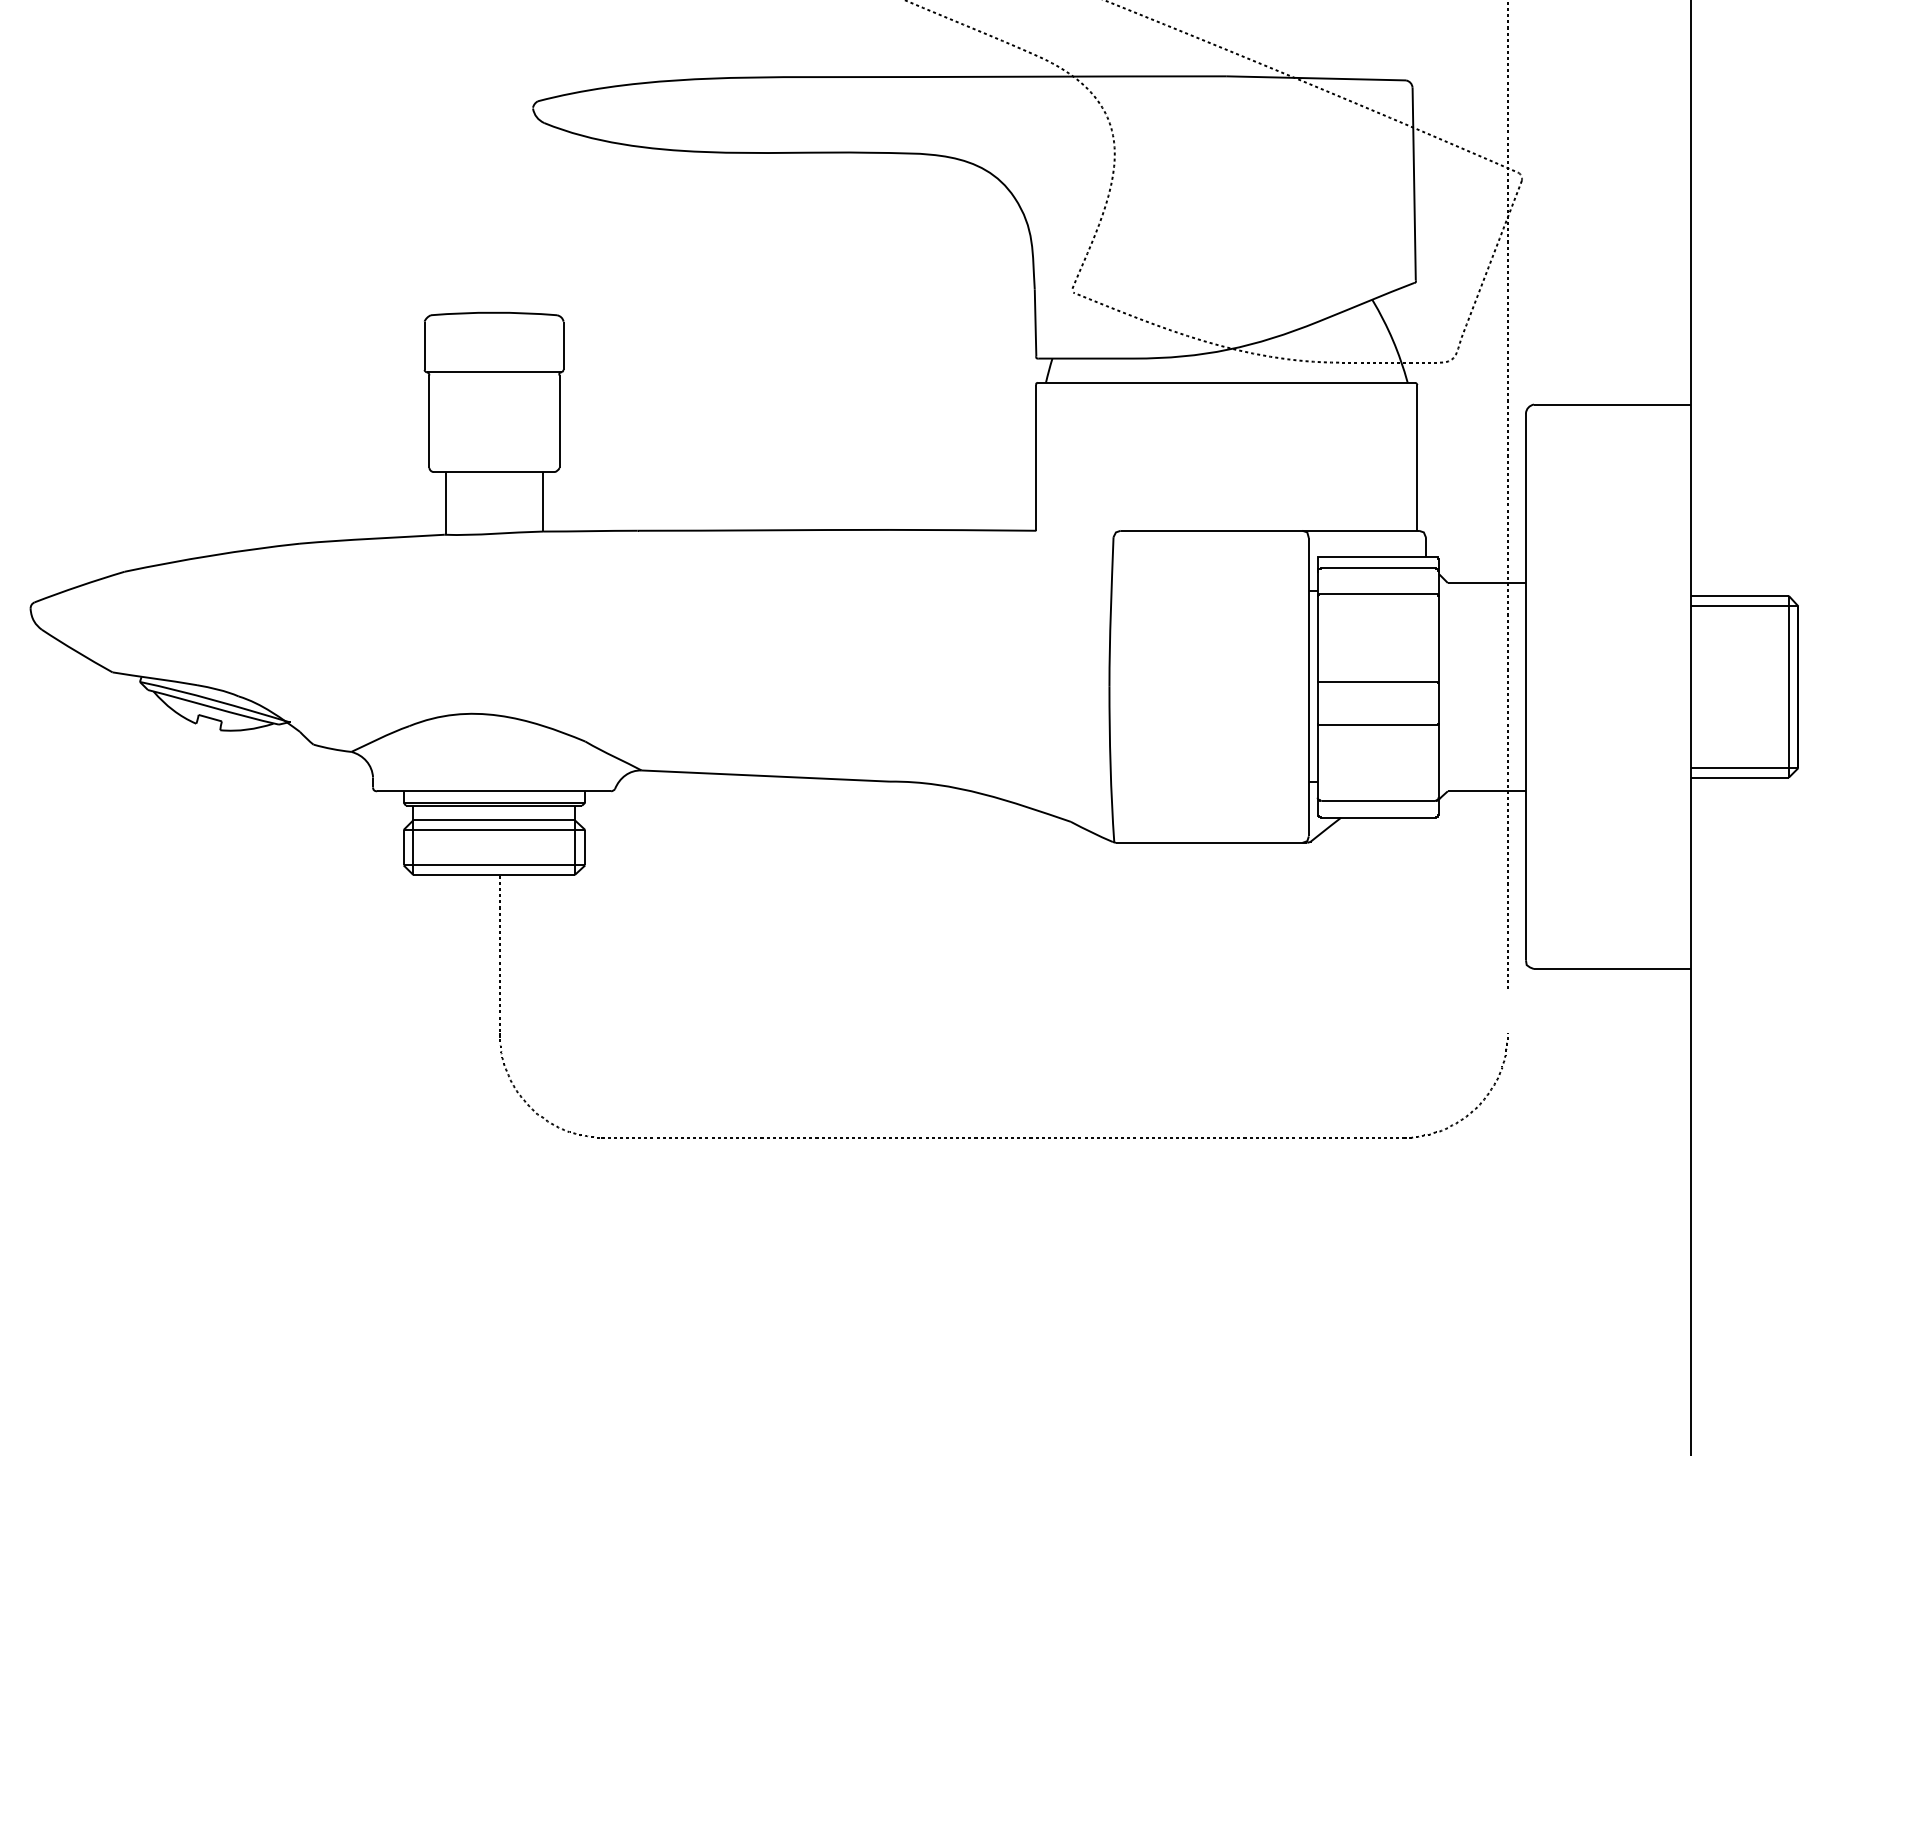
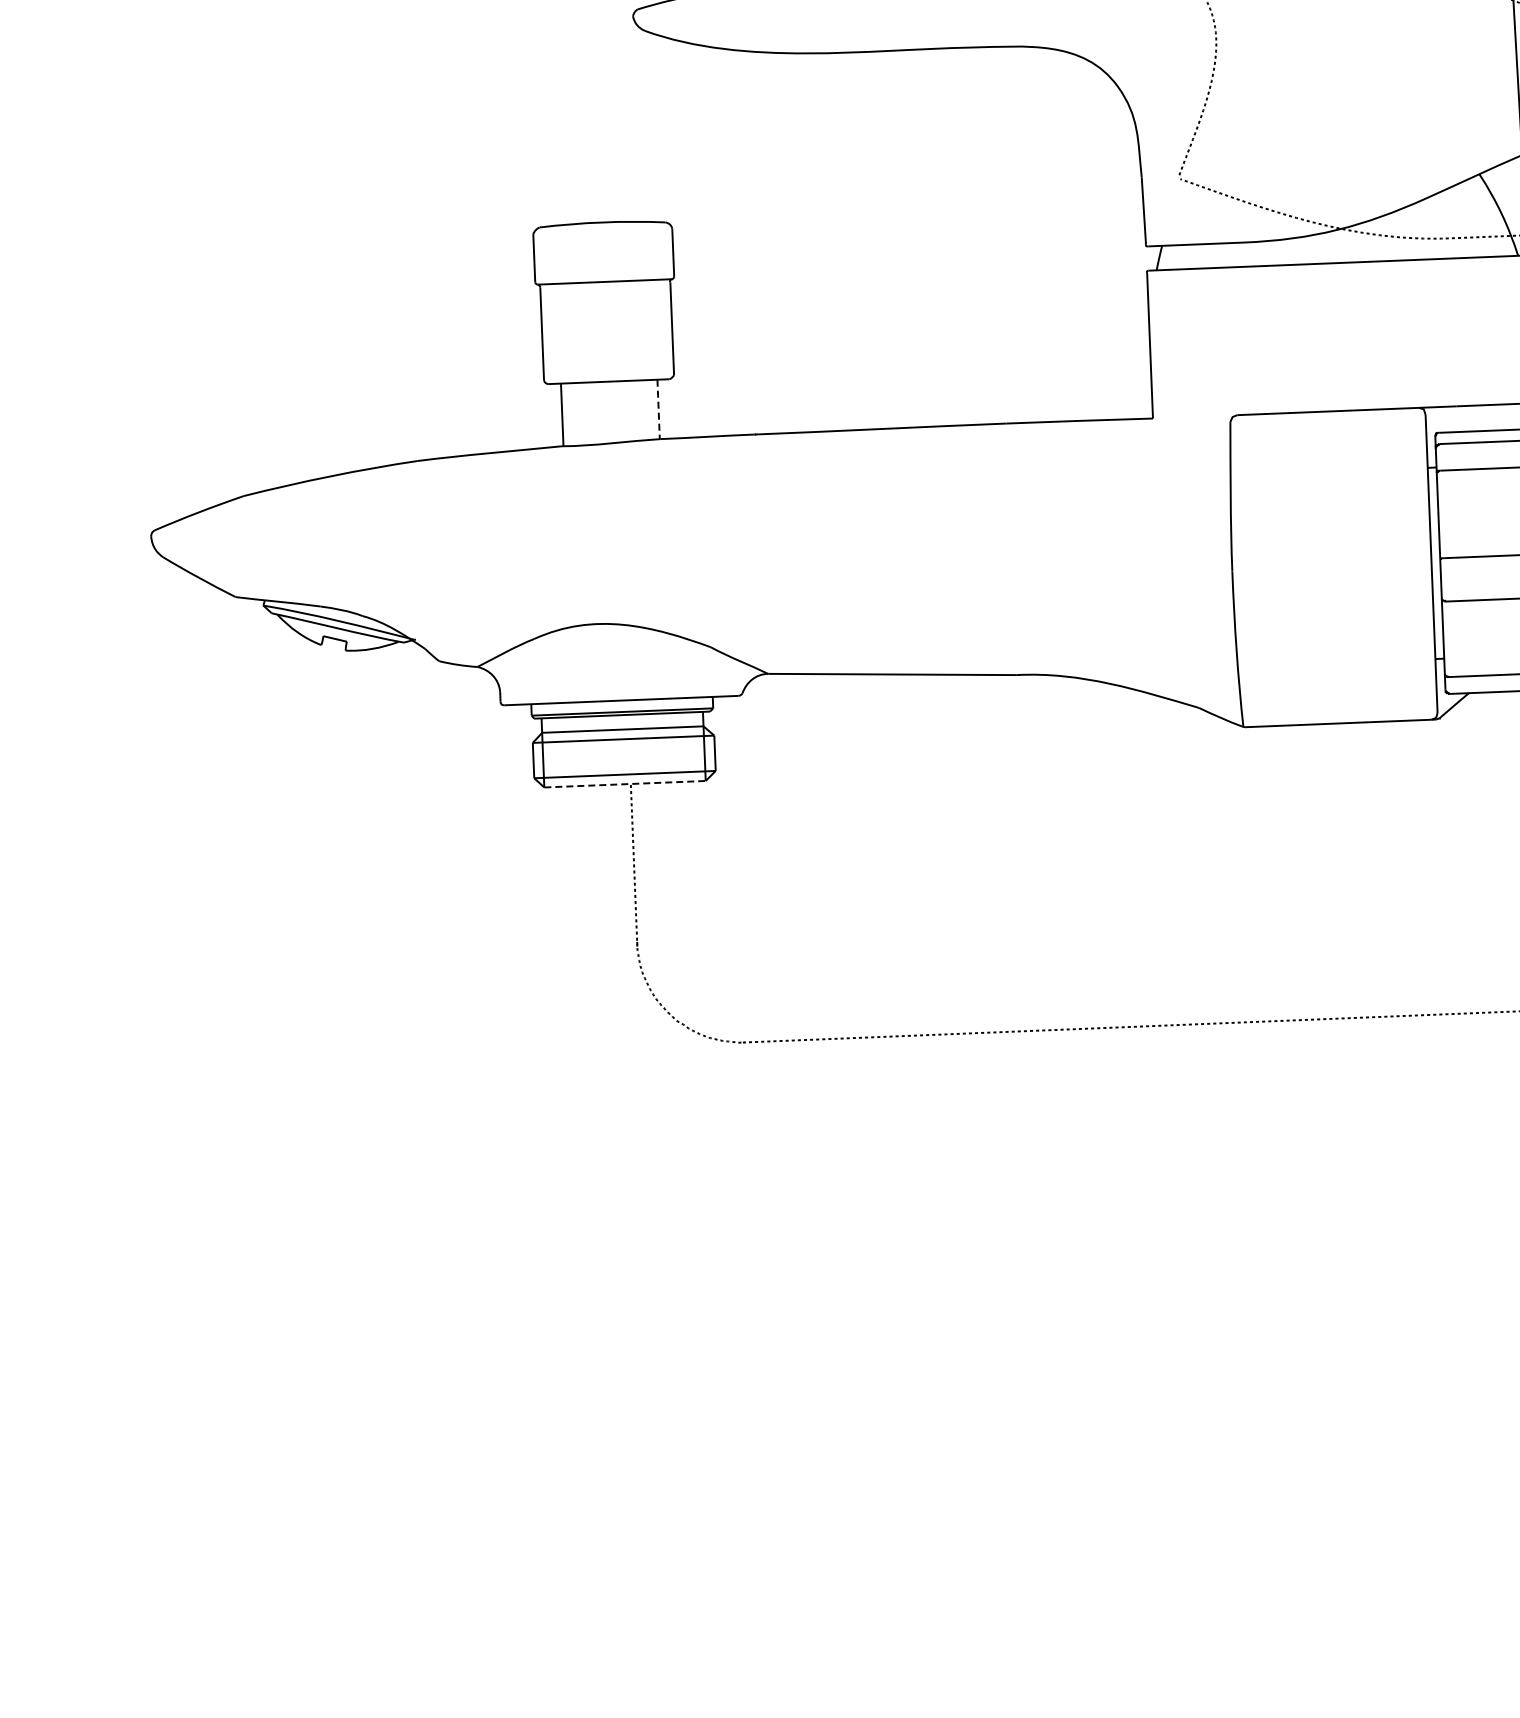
line: (542, 501) -> (658, 409), solid -> dashed
line: (494, 874) -> (625, 783), solid -> dashed

